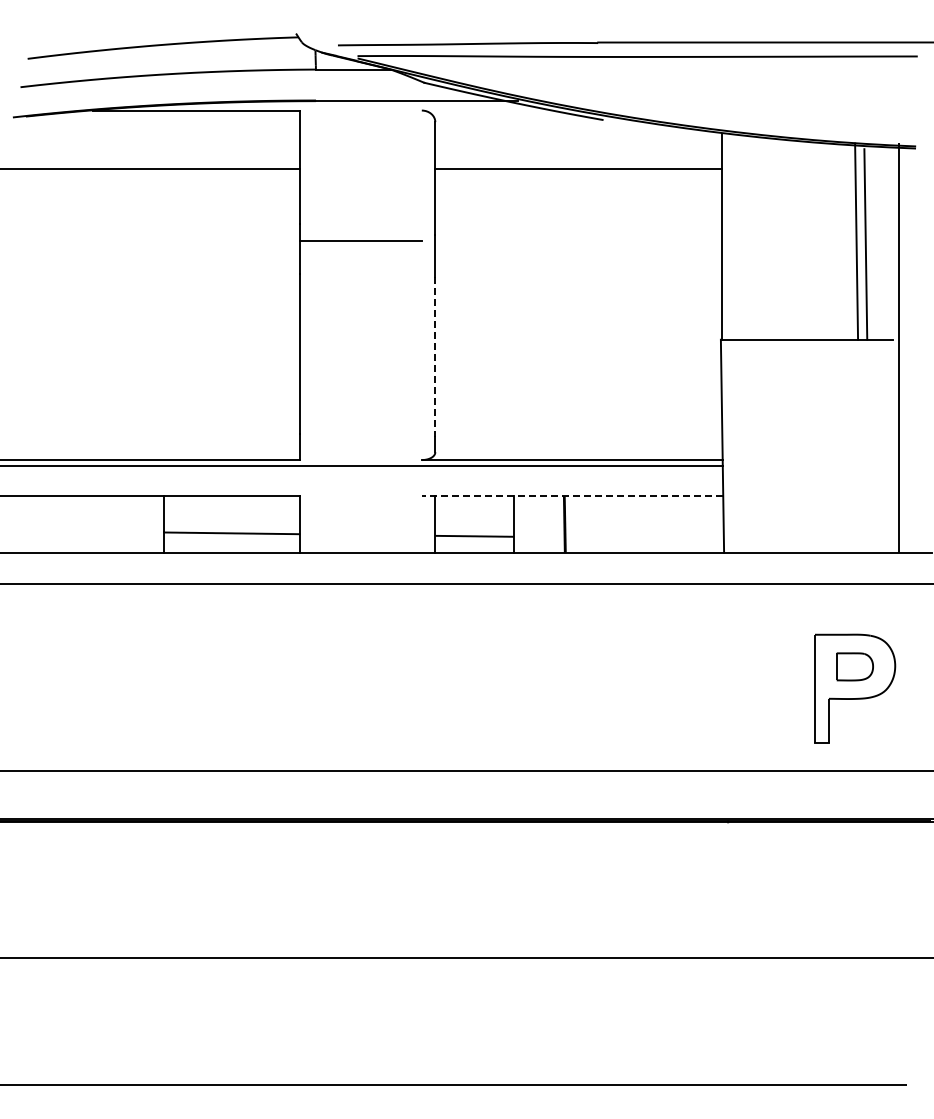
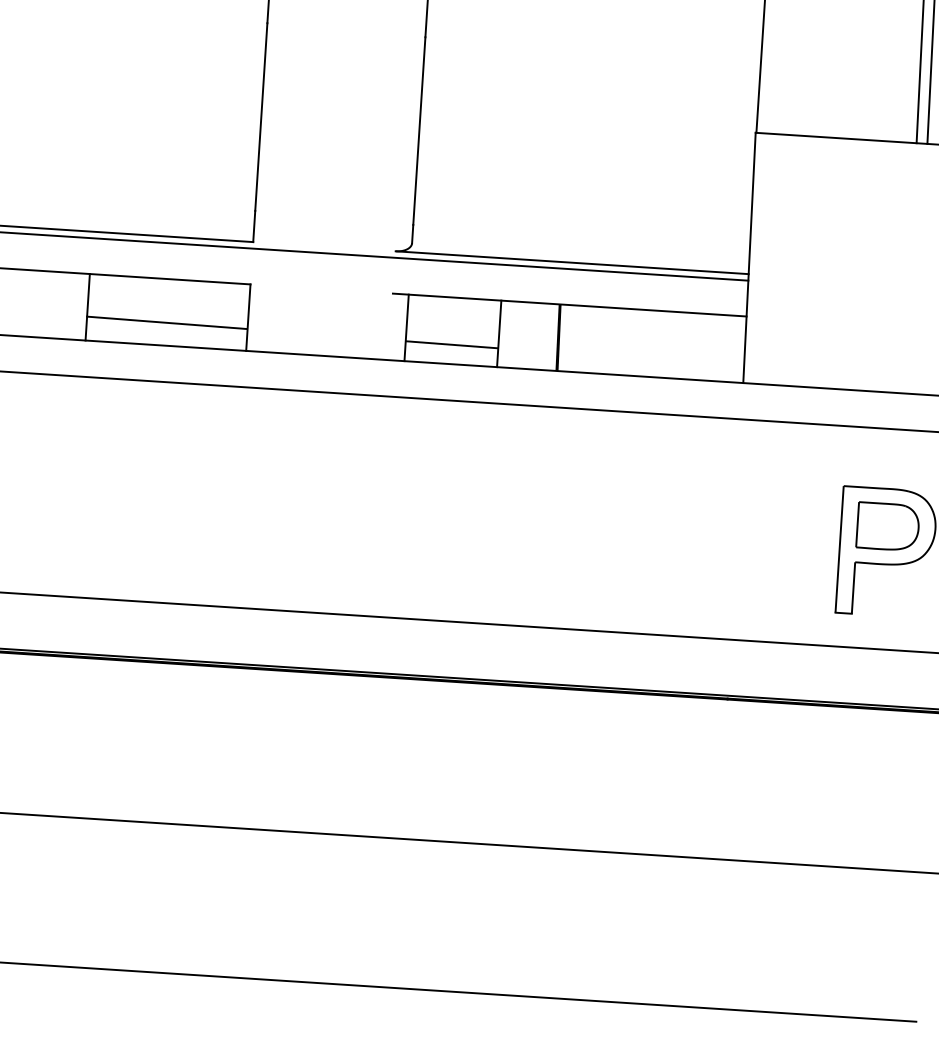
line: (435, 356) -> (419, 130), dashed -> solid
line: (572, 496) -> (569, 305), dashed -> solid
part: (854, 666) -> (887, 526), size x1.43

